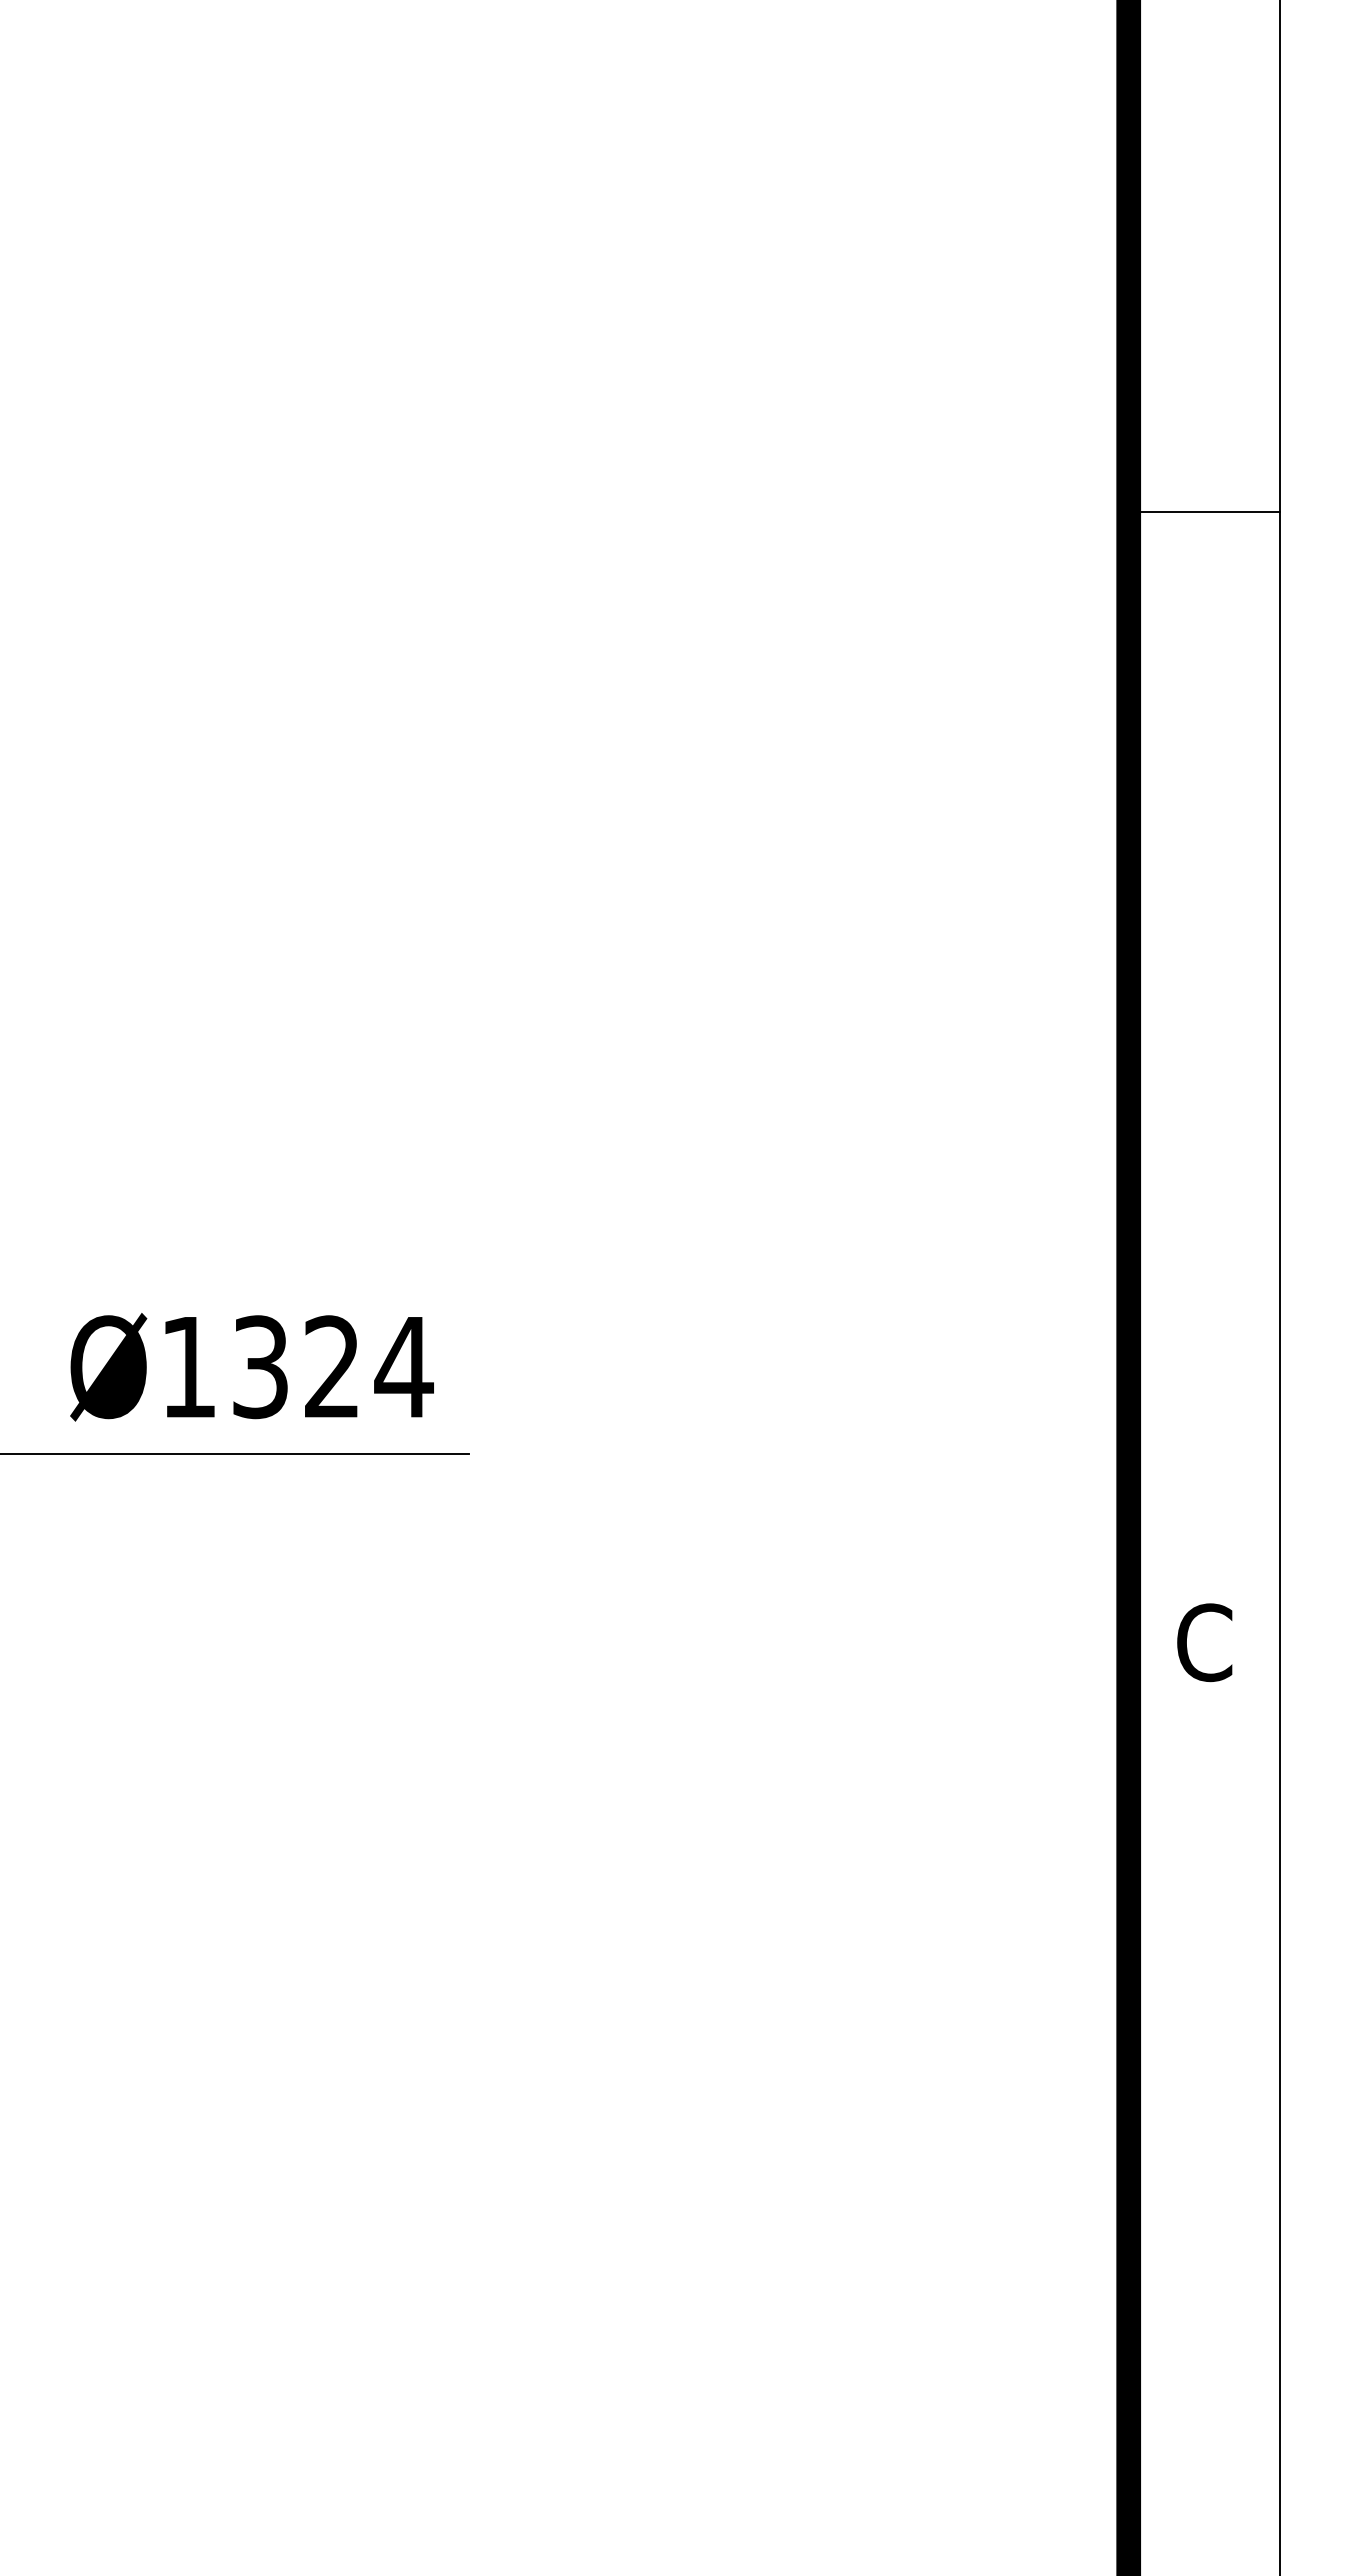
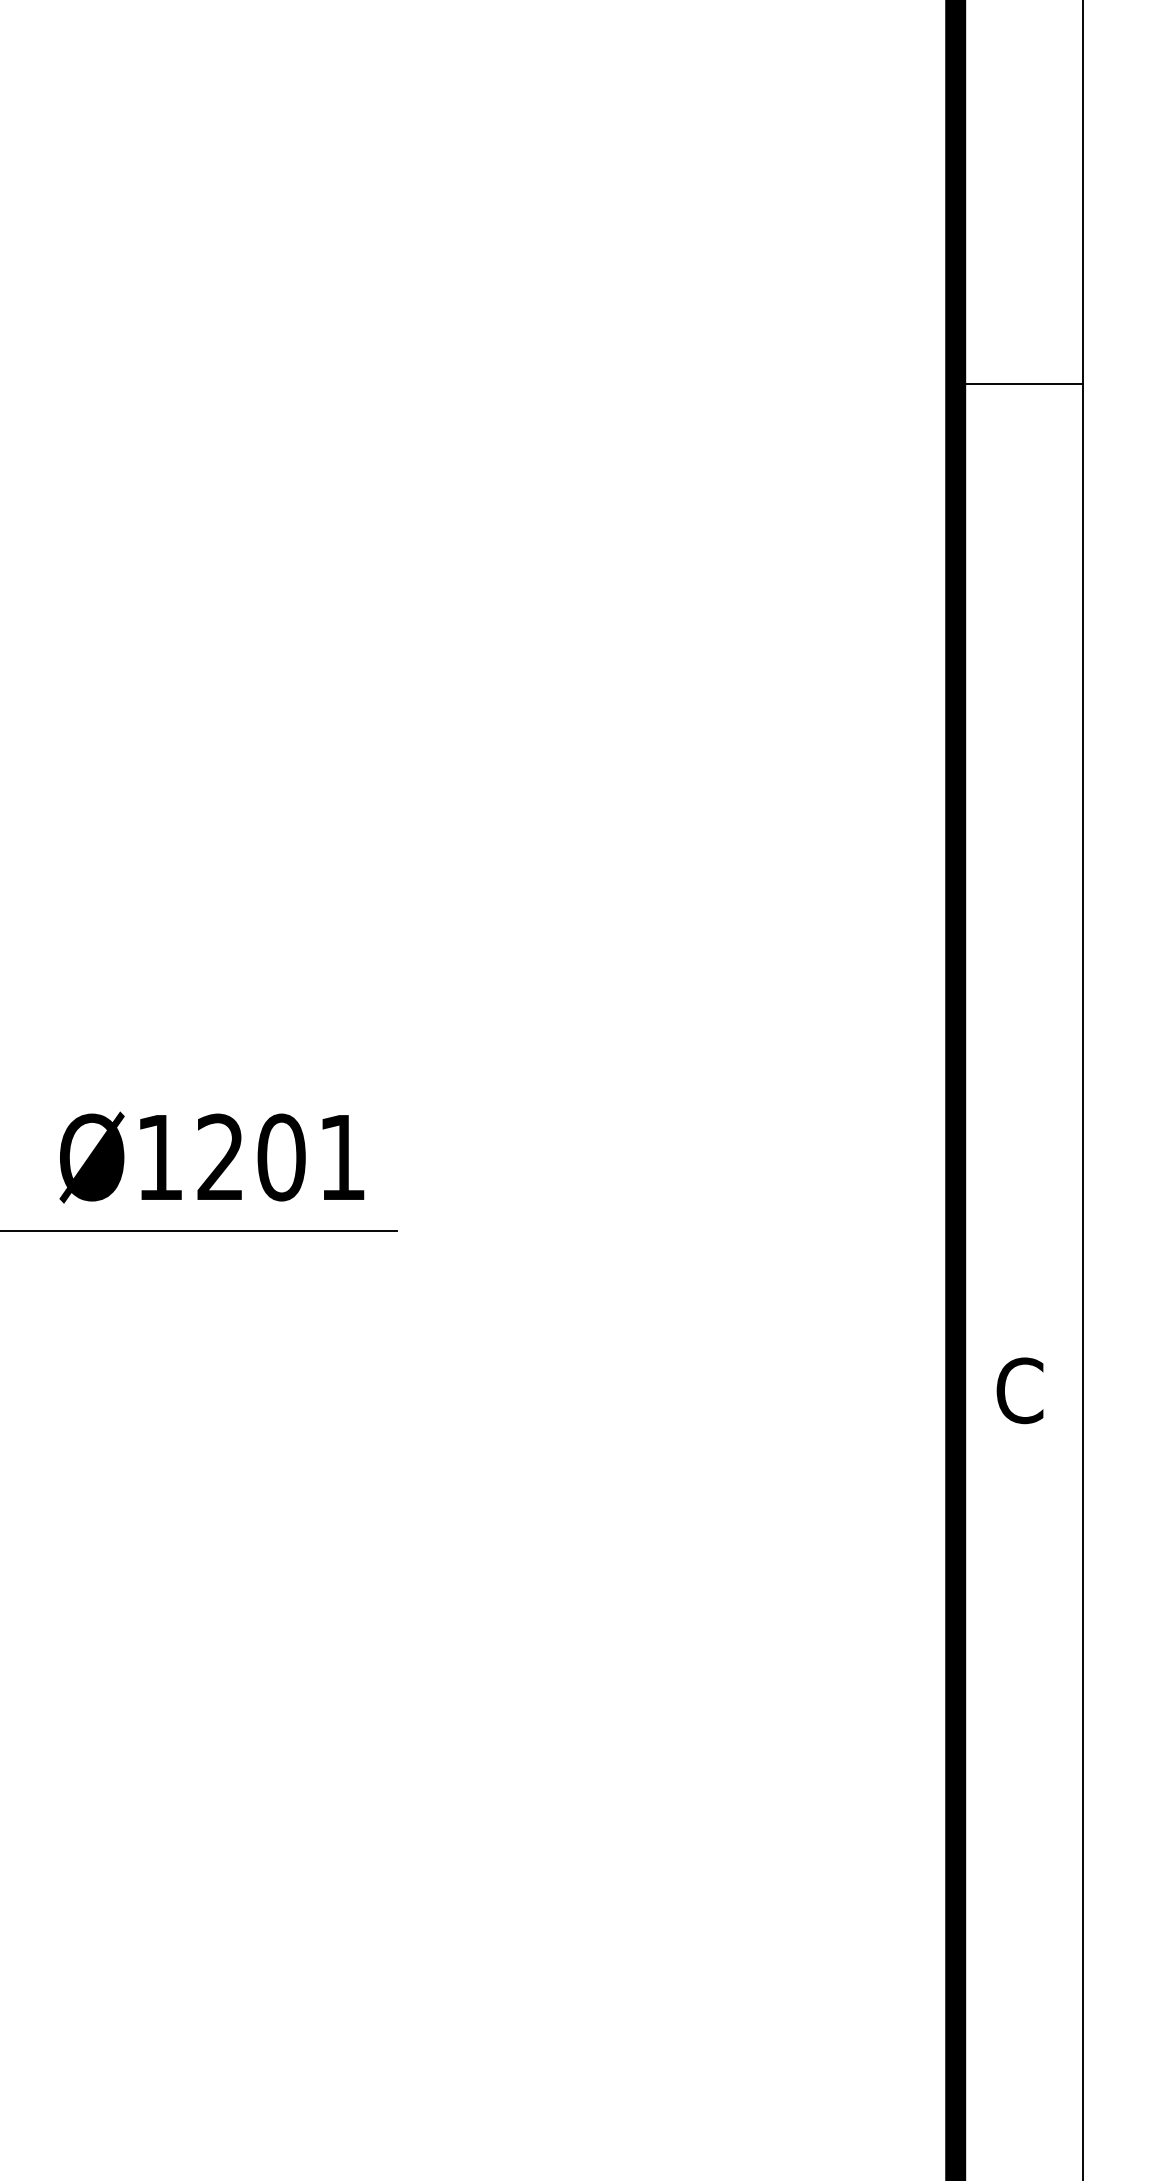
line: (1203, 511) -> (1019, 384), moved
text: (333, 1367) -> (282, 1157), Ø1324 -> Ø1201

